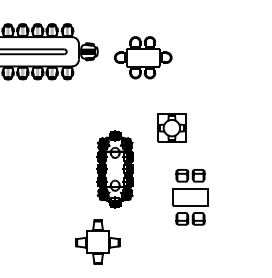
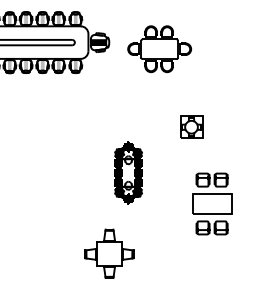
part: (171, 127) -> (191, 126), size x0.7
part: (114, 169) -> (127, 173), size x0.7

